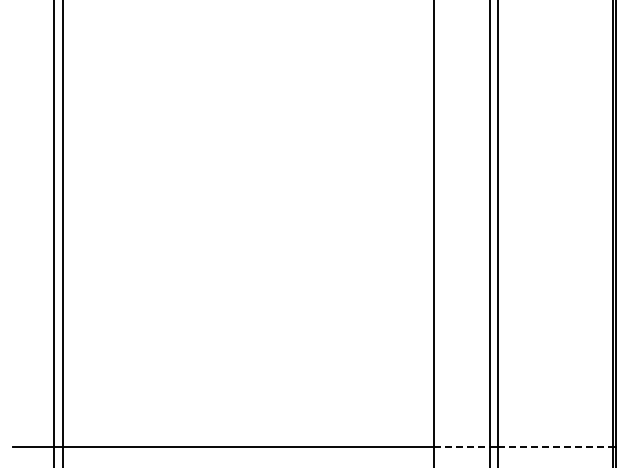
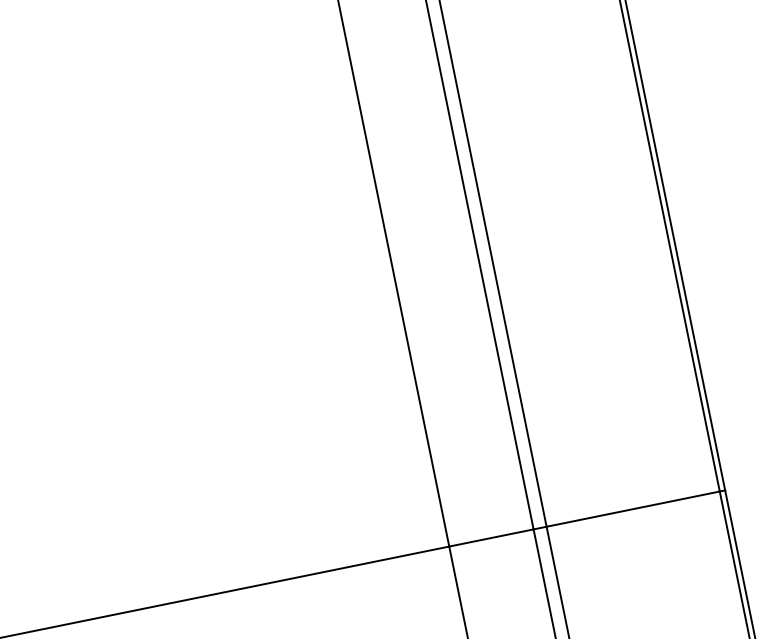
line: (462, 446) -> (492, 537), dashed -> solid
line: (556, 446) -> (634, 508), dashed -> solid

